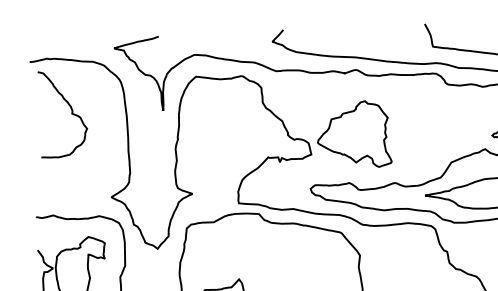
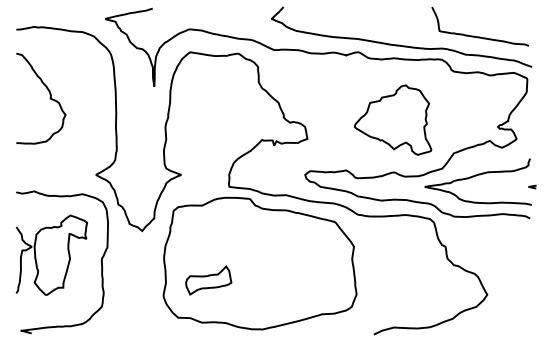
curve: (71, 113) -> (49, 98), moved
part: (354, 134) -> (393, 119), moved

